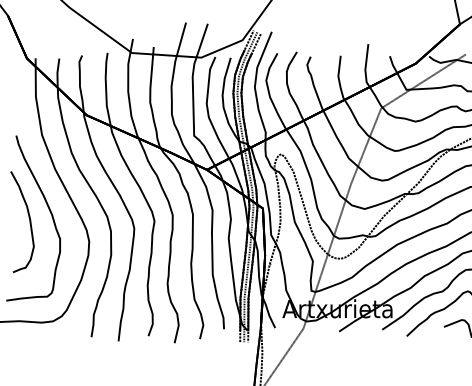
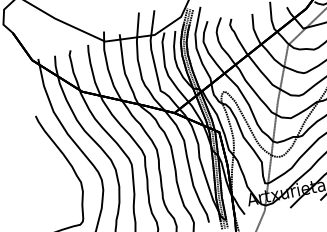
part: (29, 222) -> (57, 175), removed

